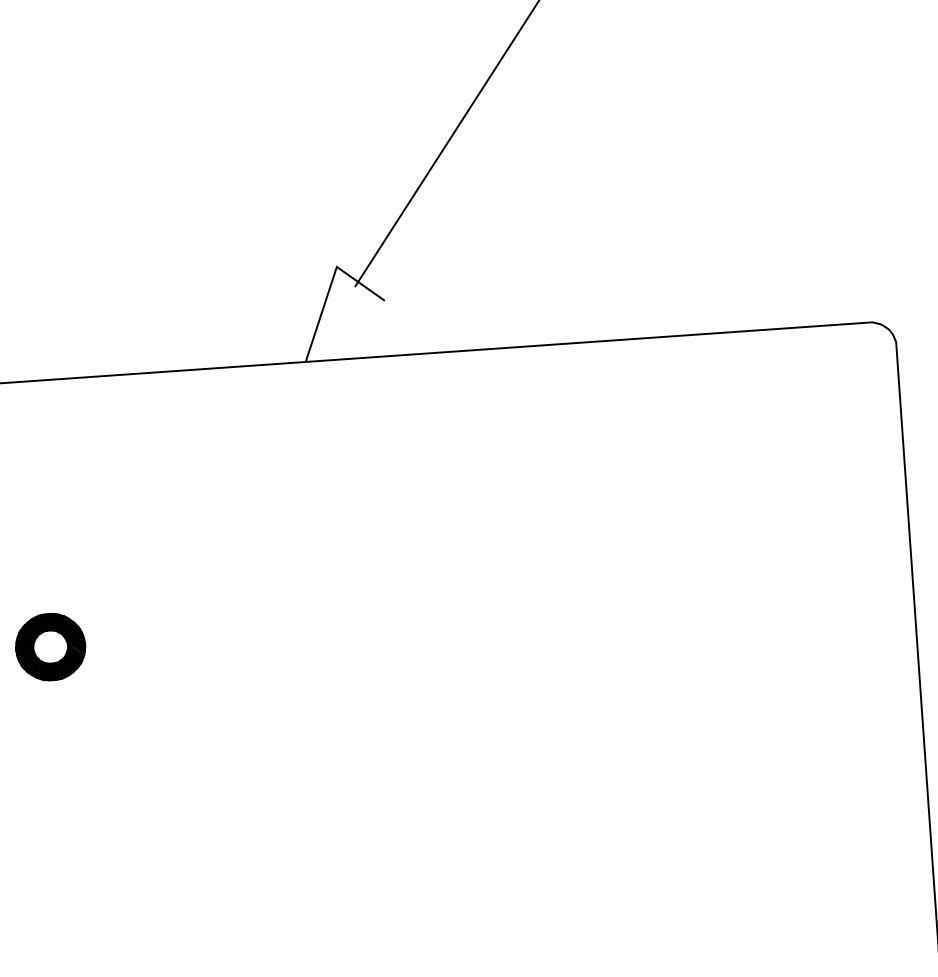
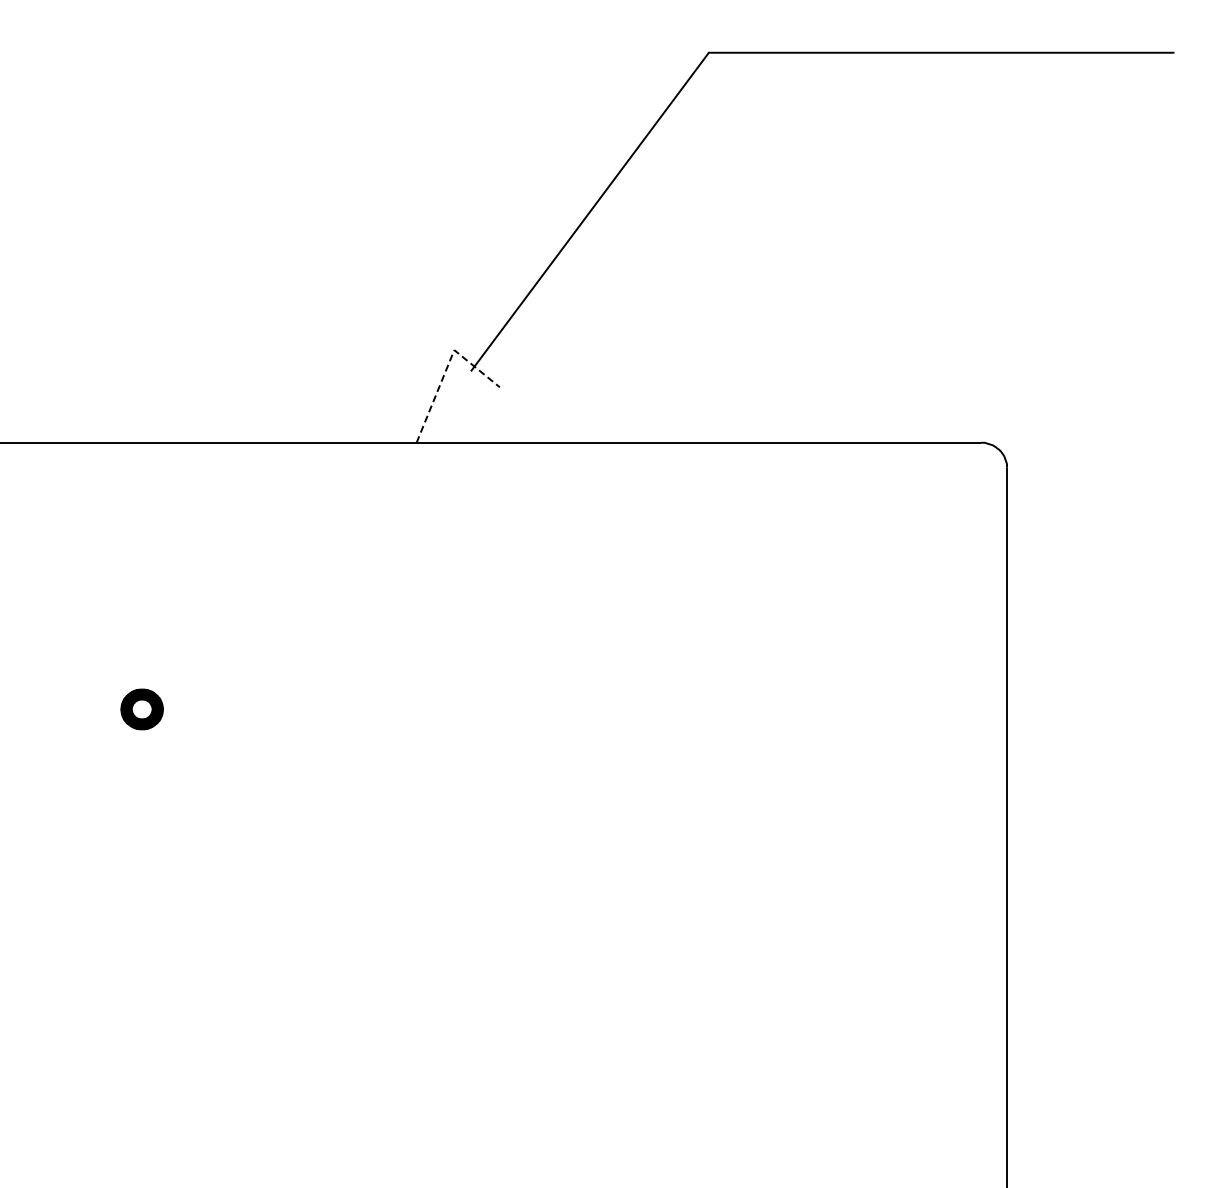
line: (330, 285) -> (446, 368), solid -> dashed
part: (49, 647) -> (141, 709), size x0.6

